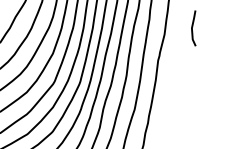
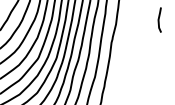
line: (192, 28) -> (158, 20), moved

